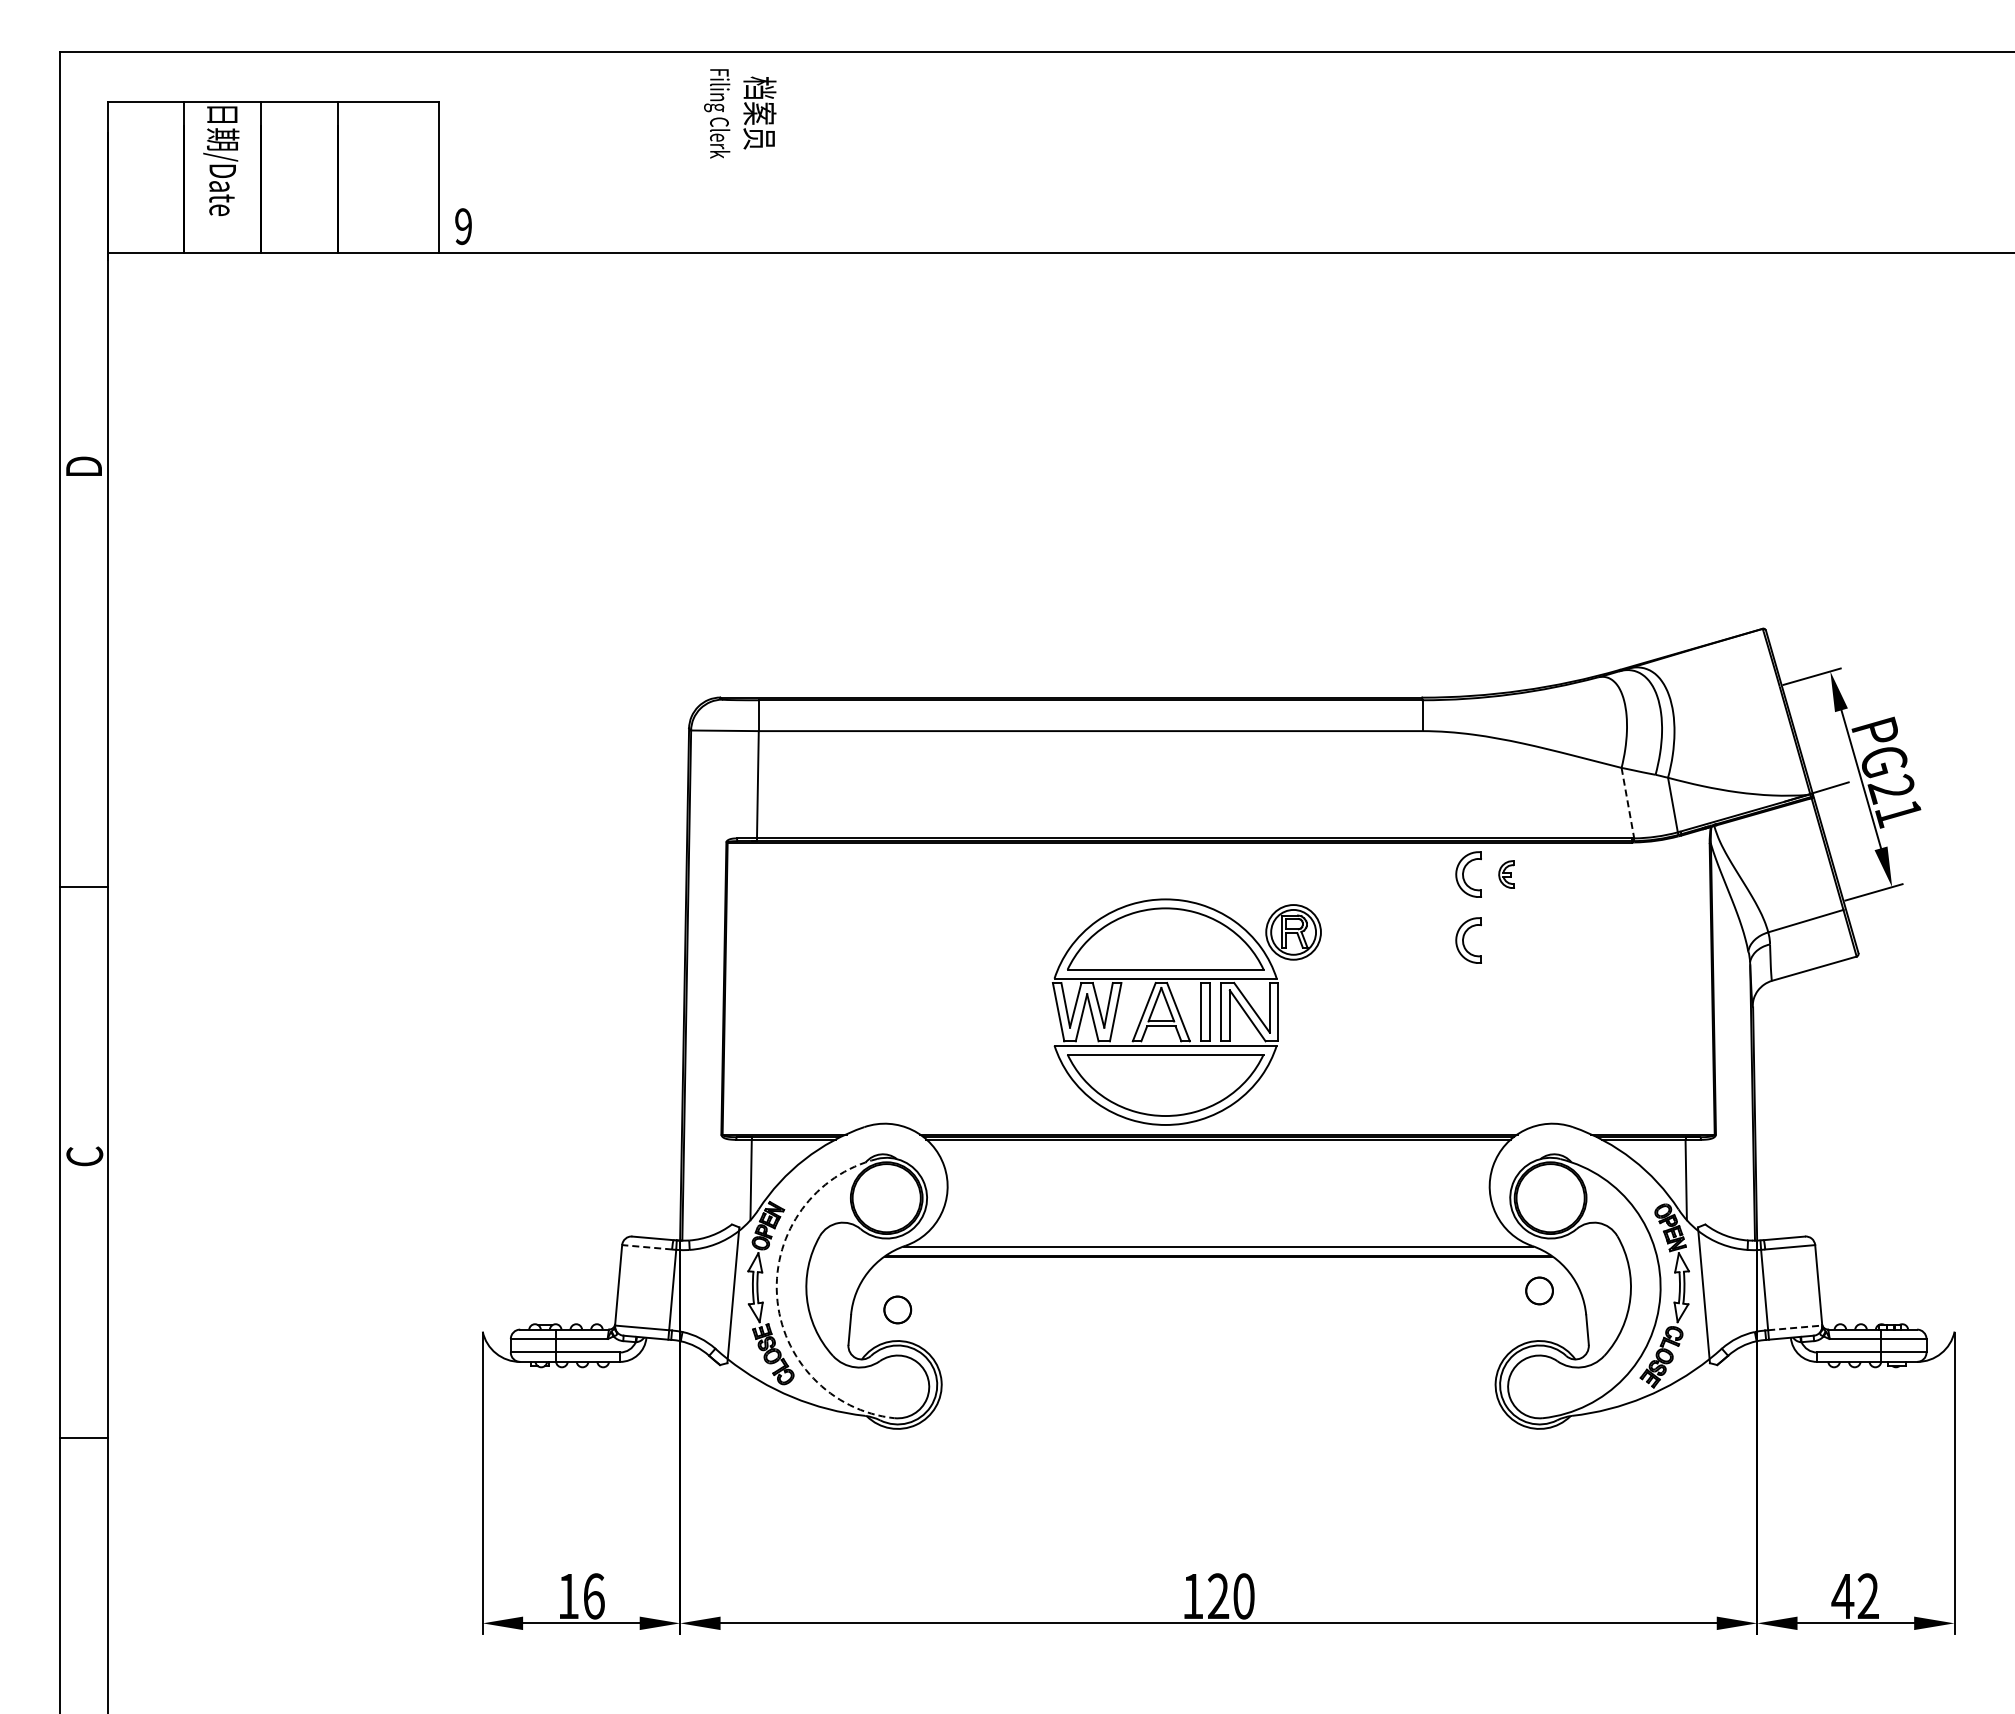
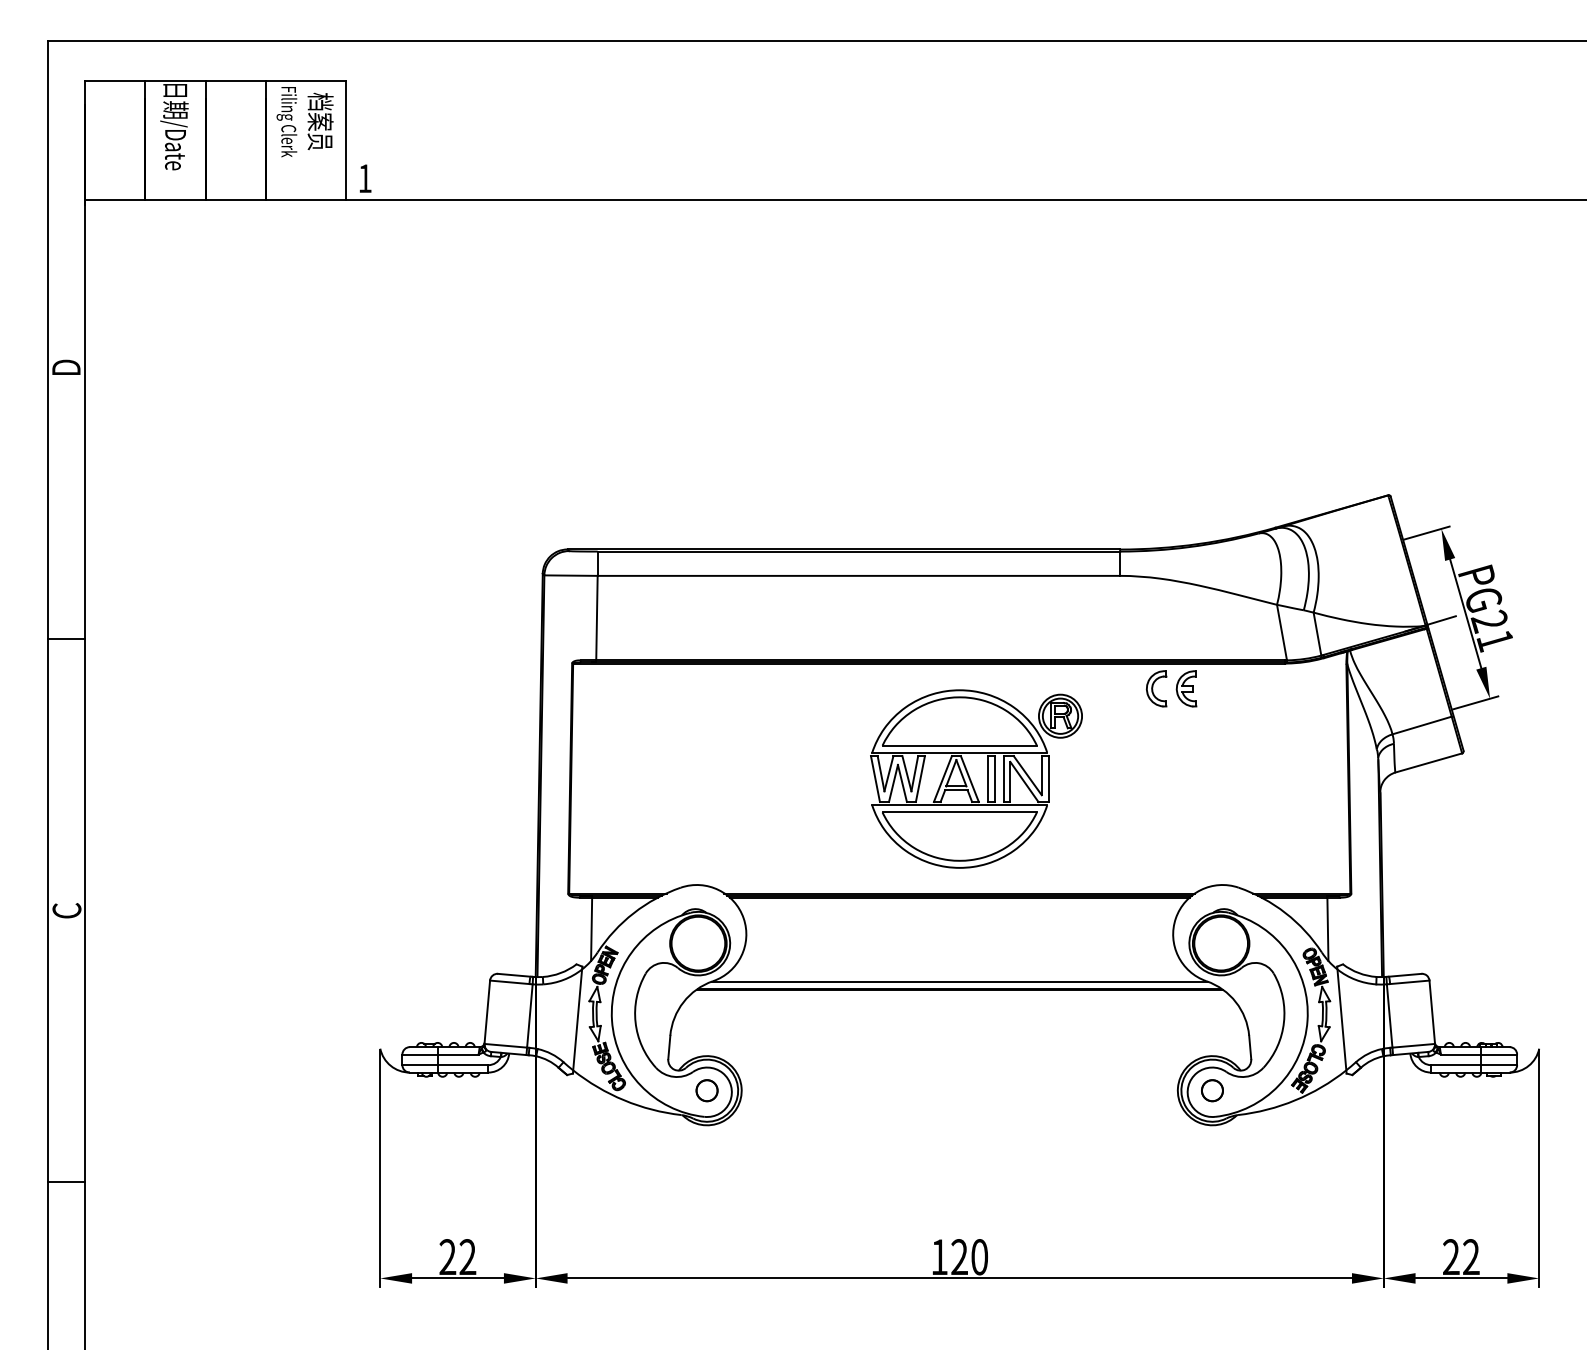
text: (740, 113) -> (305, 121), moved
text: (463, 226) -> (365, 178), 9 -> 1
line: (1627, 803) -> (1281, 632), dashed -> solid
part: (1506, 874) -> (1186, 688), size x1.67
line: (83, 886) -> (65, 639), moved
part: (1468, 940) -> (1156, 740), removed
part: (1180, 1014) -> (971, 780), moved
line: (646, 1247) -> (509, 982), dashed -> solid
part: (1539, 1290) -> (1212, 1090), moved
arc: (777, 1295) -> (612, 1020), dashed -> solid
part: (897, 1309) -> (706, 1090), moved
line: (1795, 1327) -> (1413, 1045), dashed -> solid
line: (83, 1438) -> (65, 1181), moved
text: (1842, 1595) -> (1450, 1256), 42 -> 22
text: (581, 1596) -> (458, 1257), 16 -> 22

